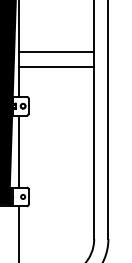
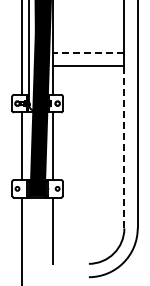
line: (55, 52) -> (88, 53), solid -> dashed
line: (94, 152) -> (124, 147), solid -> dashed

